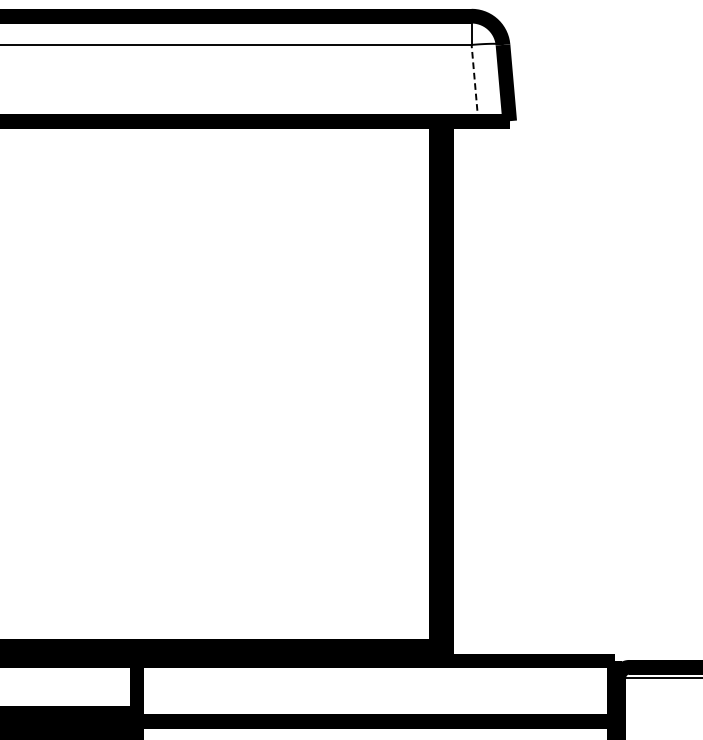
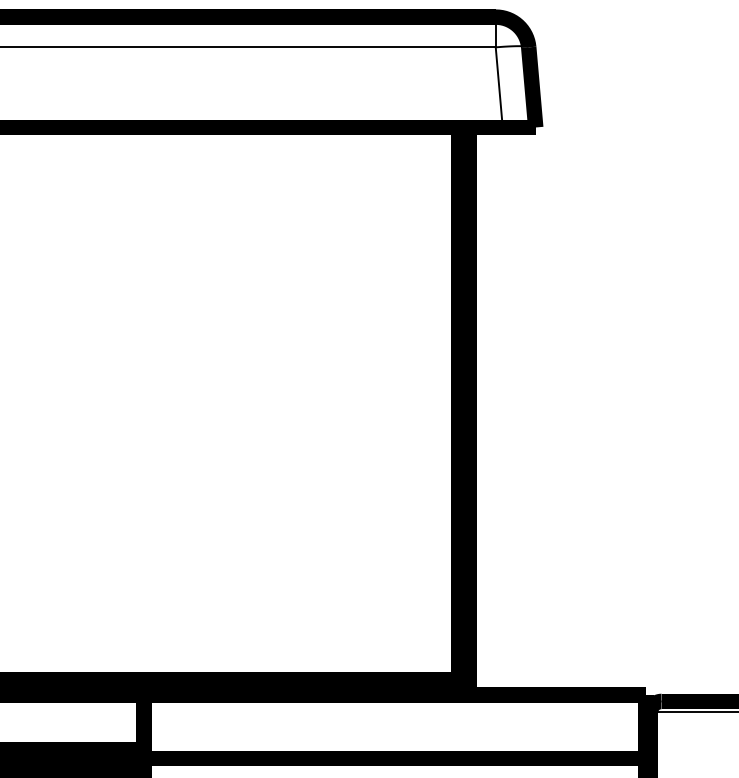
line: (475, 82) -> (499, 86), dashed -> solid

